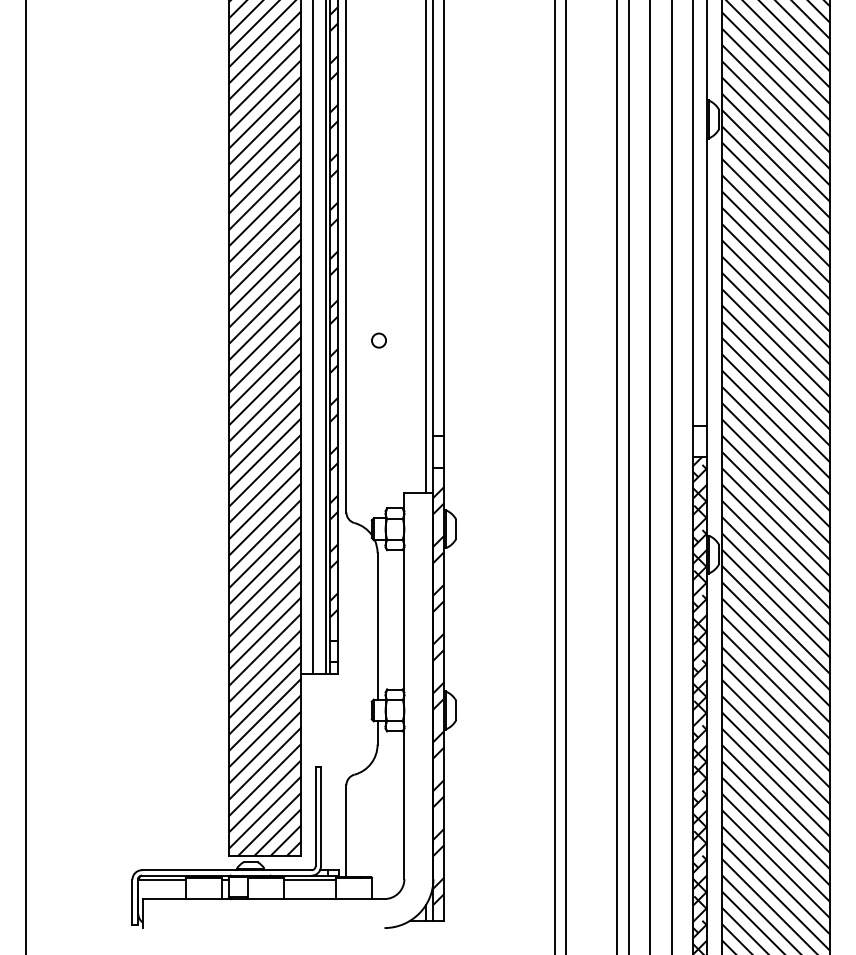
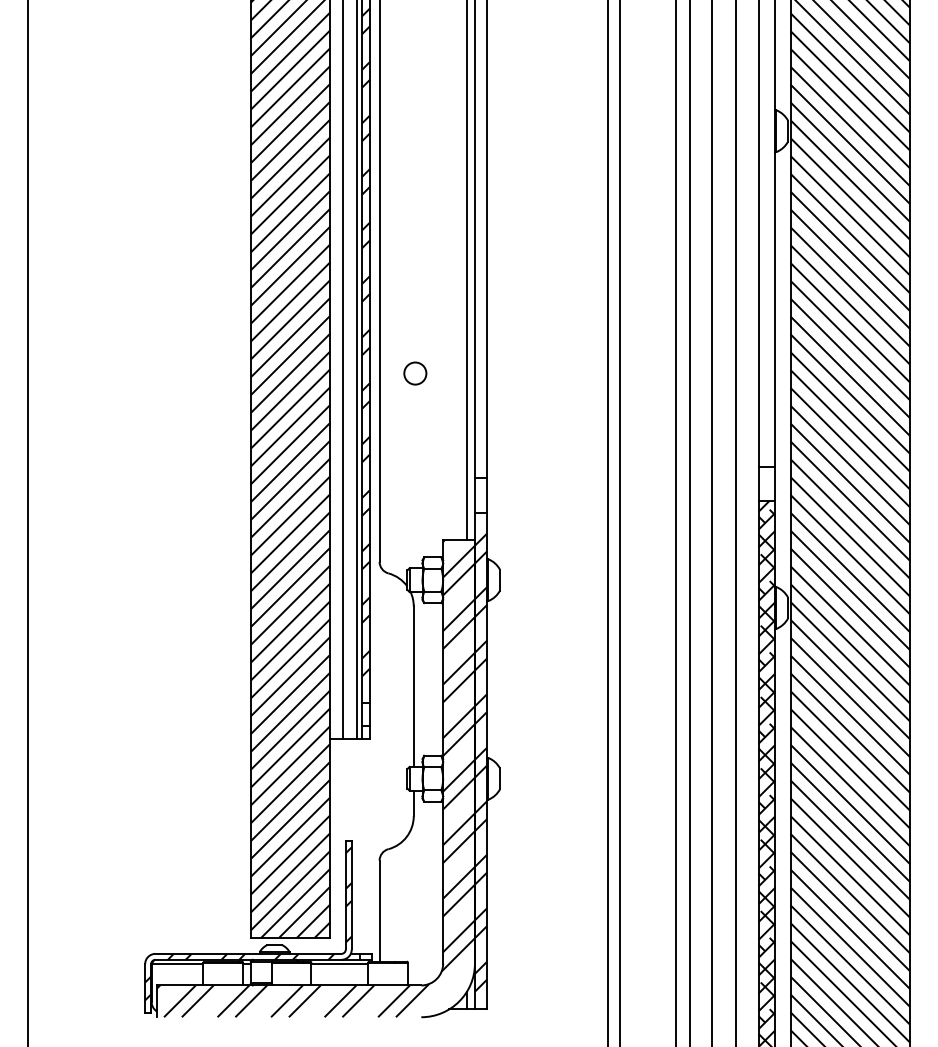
circle: (378, 340) -> (414, 373), size x1.43
hatch: (288, 710) -> (316, 778), added
hatch: (226, 842) -> (248, 923), added

